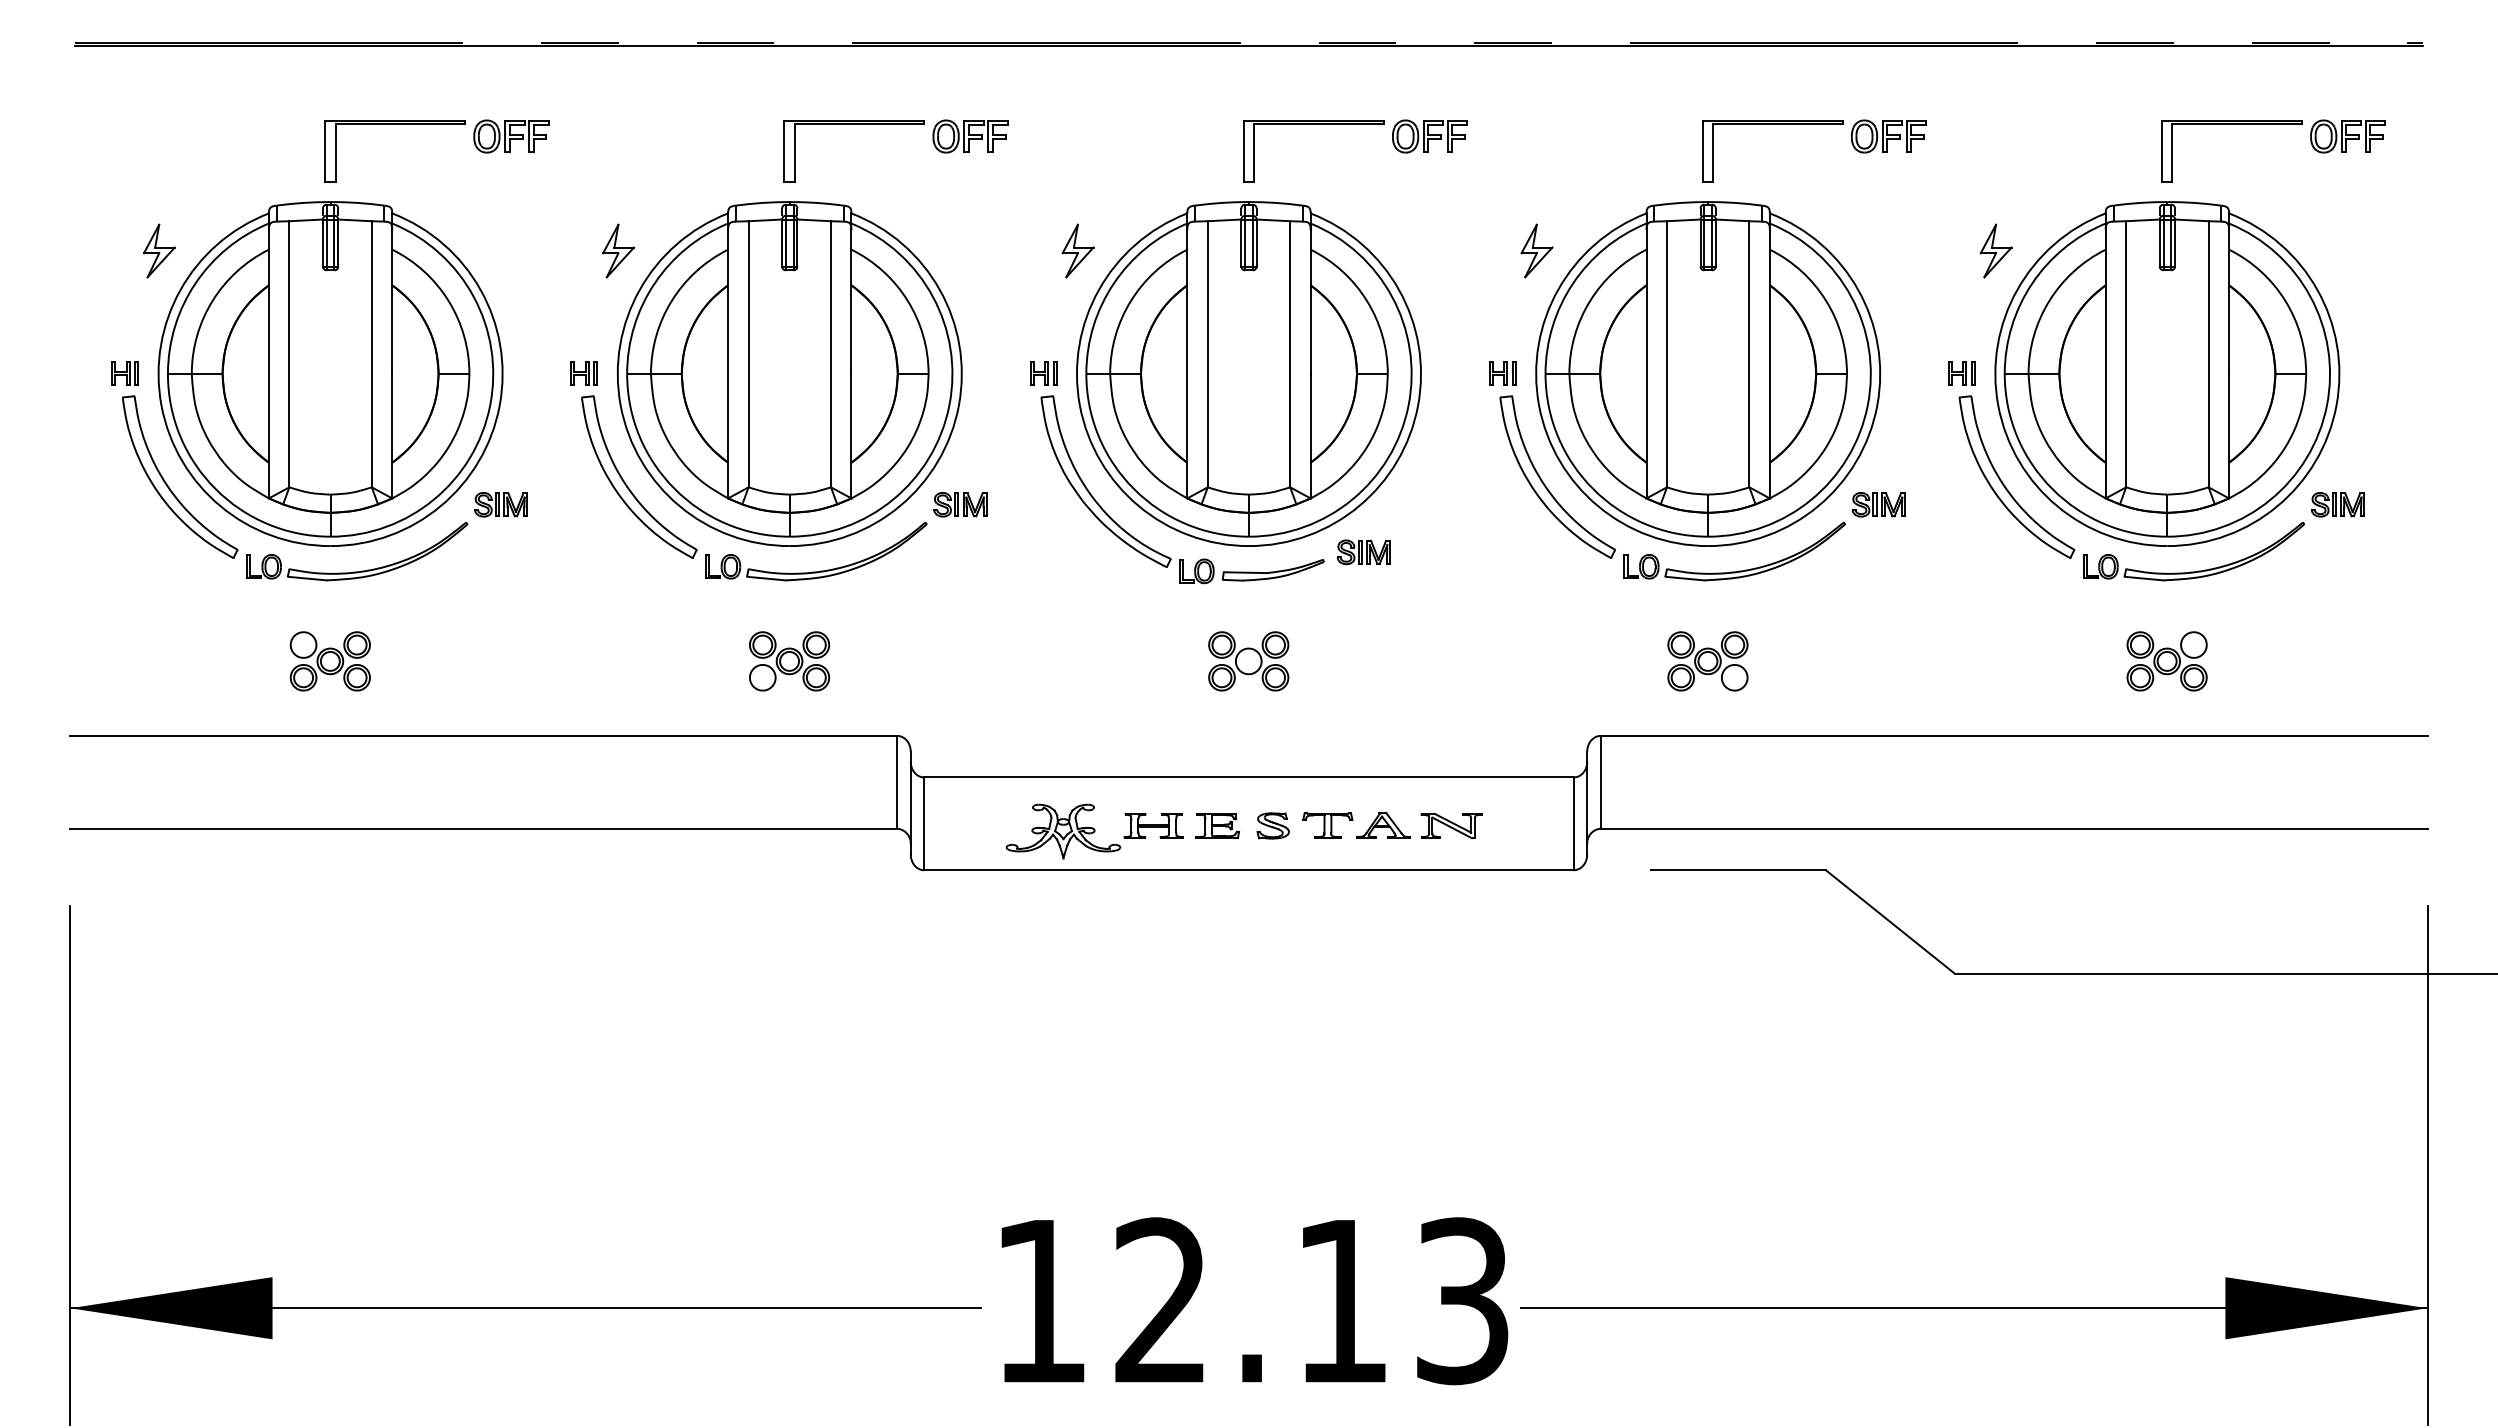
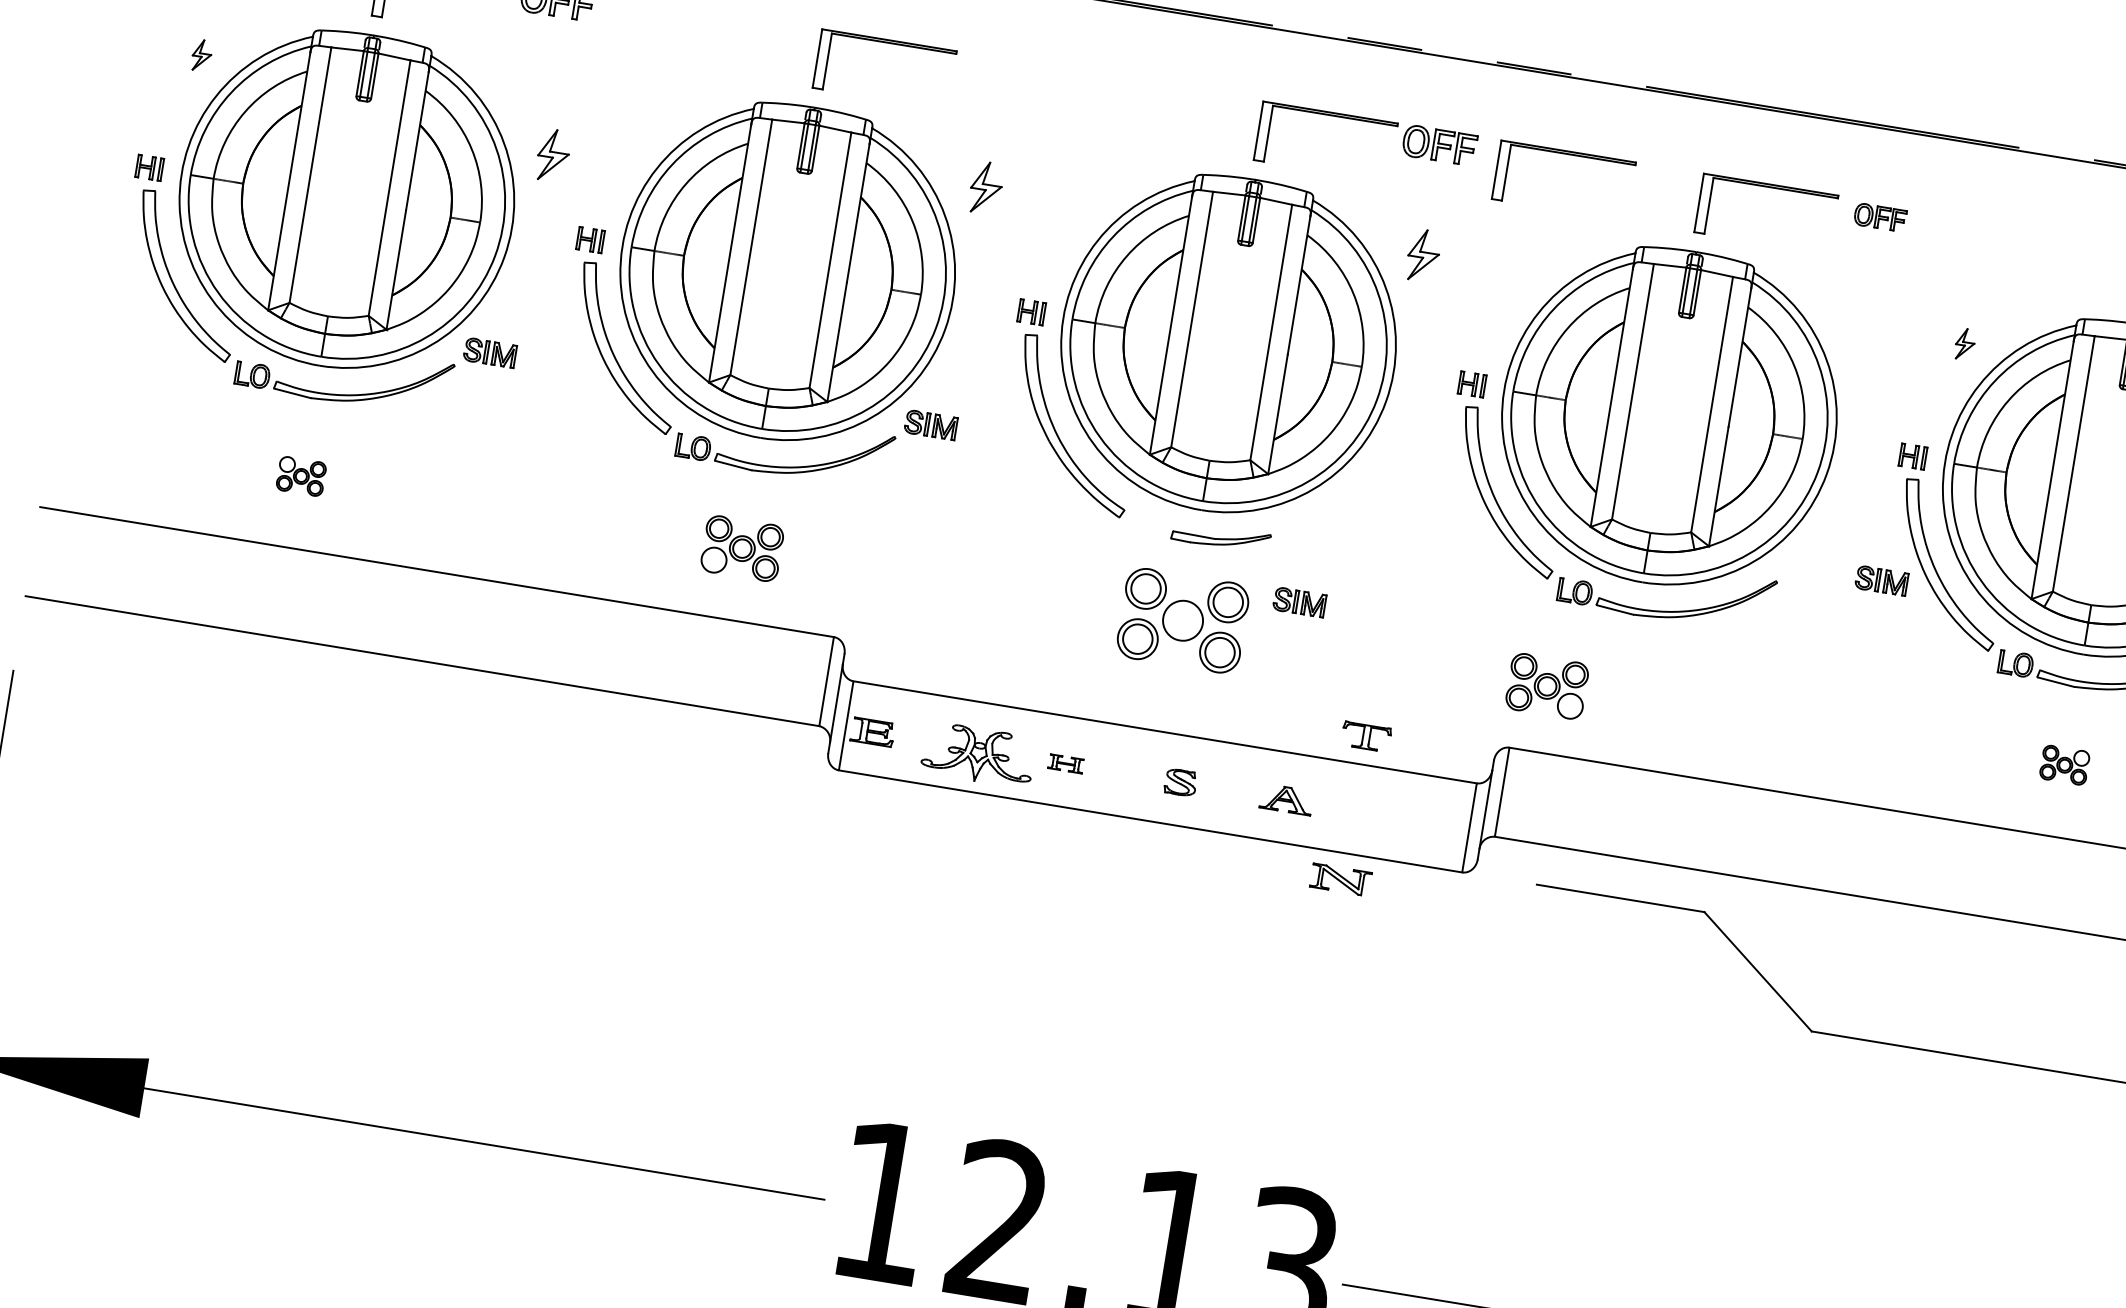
part: (1561, 124) -> (1567, 154), added
part: (970, 136) -> (998, 73), removed
part: (1888, 136) -> (1879, 217), size x0.7
part: (159, 250) -> (202, 55), size x0.6
part: (618, 250) -> (553, 155), moved
part: (1077, 250) -> (985, 187), moved
part: (1536, 250) -> (1423, 255), moved
part: (1995, 250) -> (1964, 343), size x0.6
part: (1878, 504) -> (1881, 580), moved
part: (1363, 552) -> (1299, 602), moved
part: (1196, 571) -> (1147, 526), removed
part: (329, 661) -> (300, 476), size x0.6
part: (1248, 661) -> (1182, 620), size x1.6
part: (1707, 661) -> (1546, 686), moved
part: (2166, 661) -> (2064, 765), size x0.6
part: (1153, 825) -> (1065, 763), size x0.6
part: (1217, 825) -> (872, 731), moved
part: (1327, 825) -> (1366, 736), moved
part: (1451, 825) -> (1340, 879), moved

